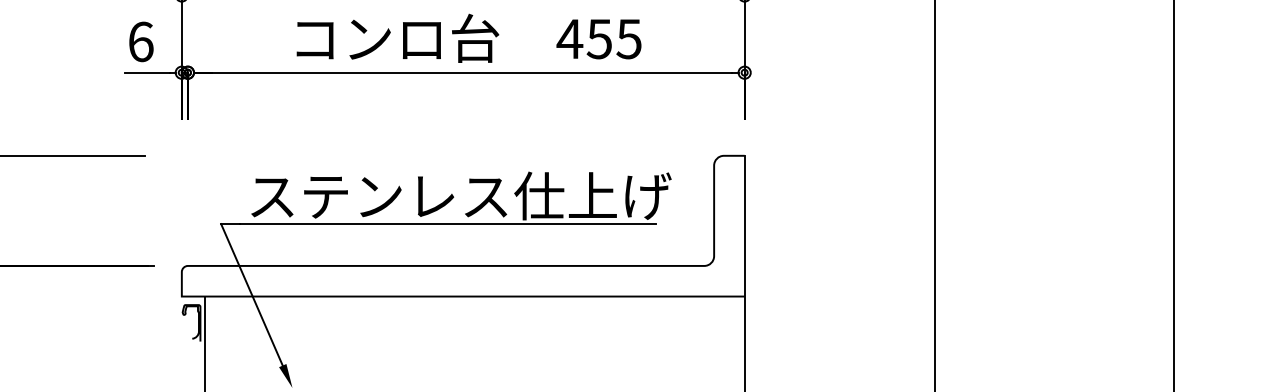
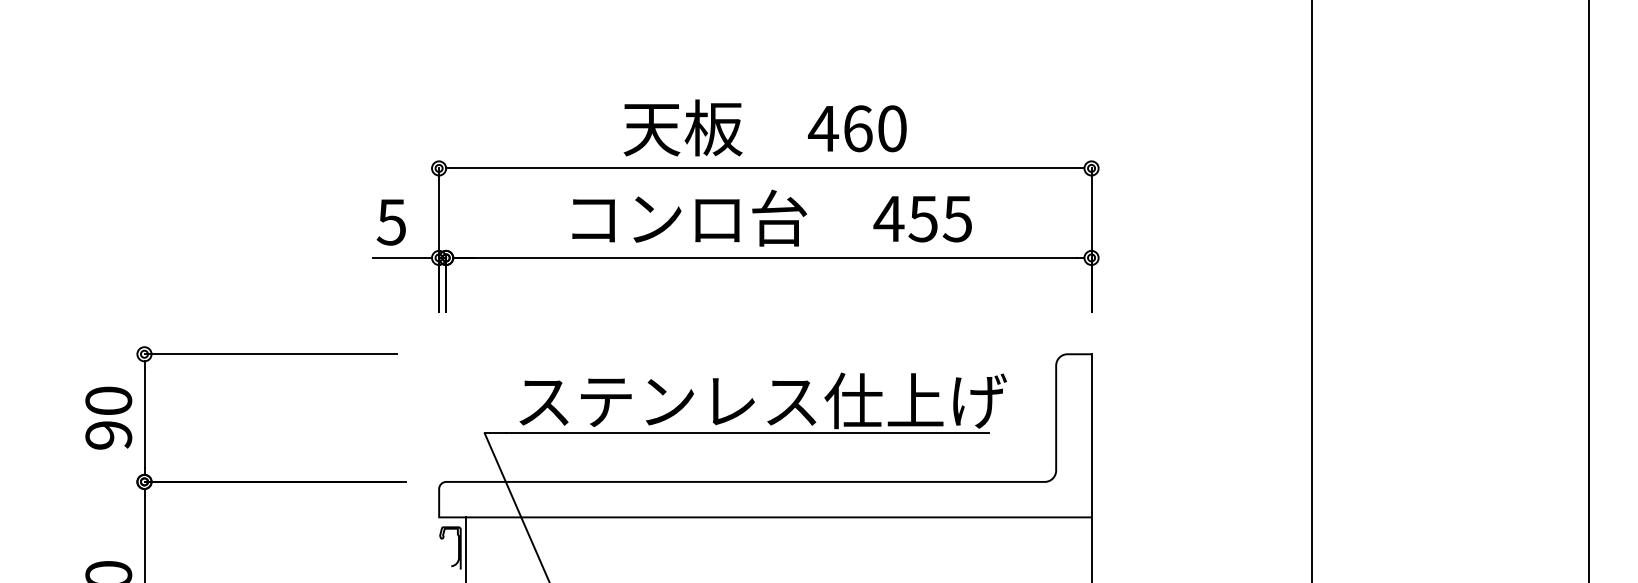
text: (140, 41) -> (391, 221), 6 -> 5

